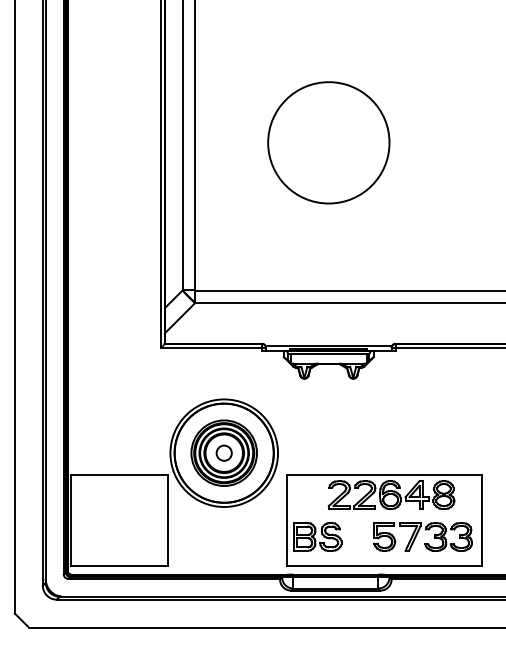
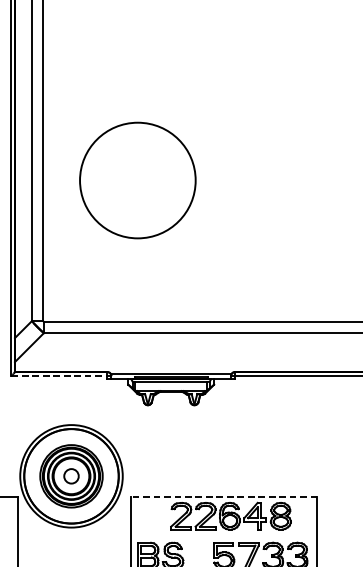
circle: (328, 142) -> (137, 180), moved
line: (214, 348) -> (62, 376), solid -> dashed
line: (384, 474) -> (224, 496), solid -> dashed

